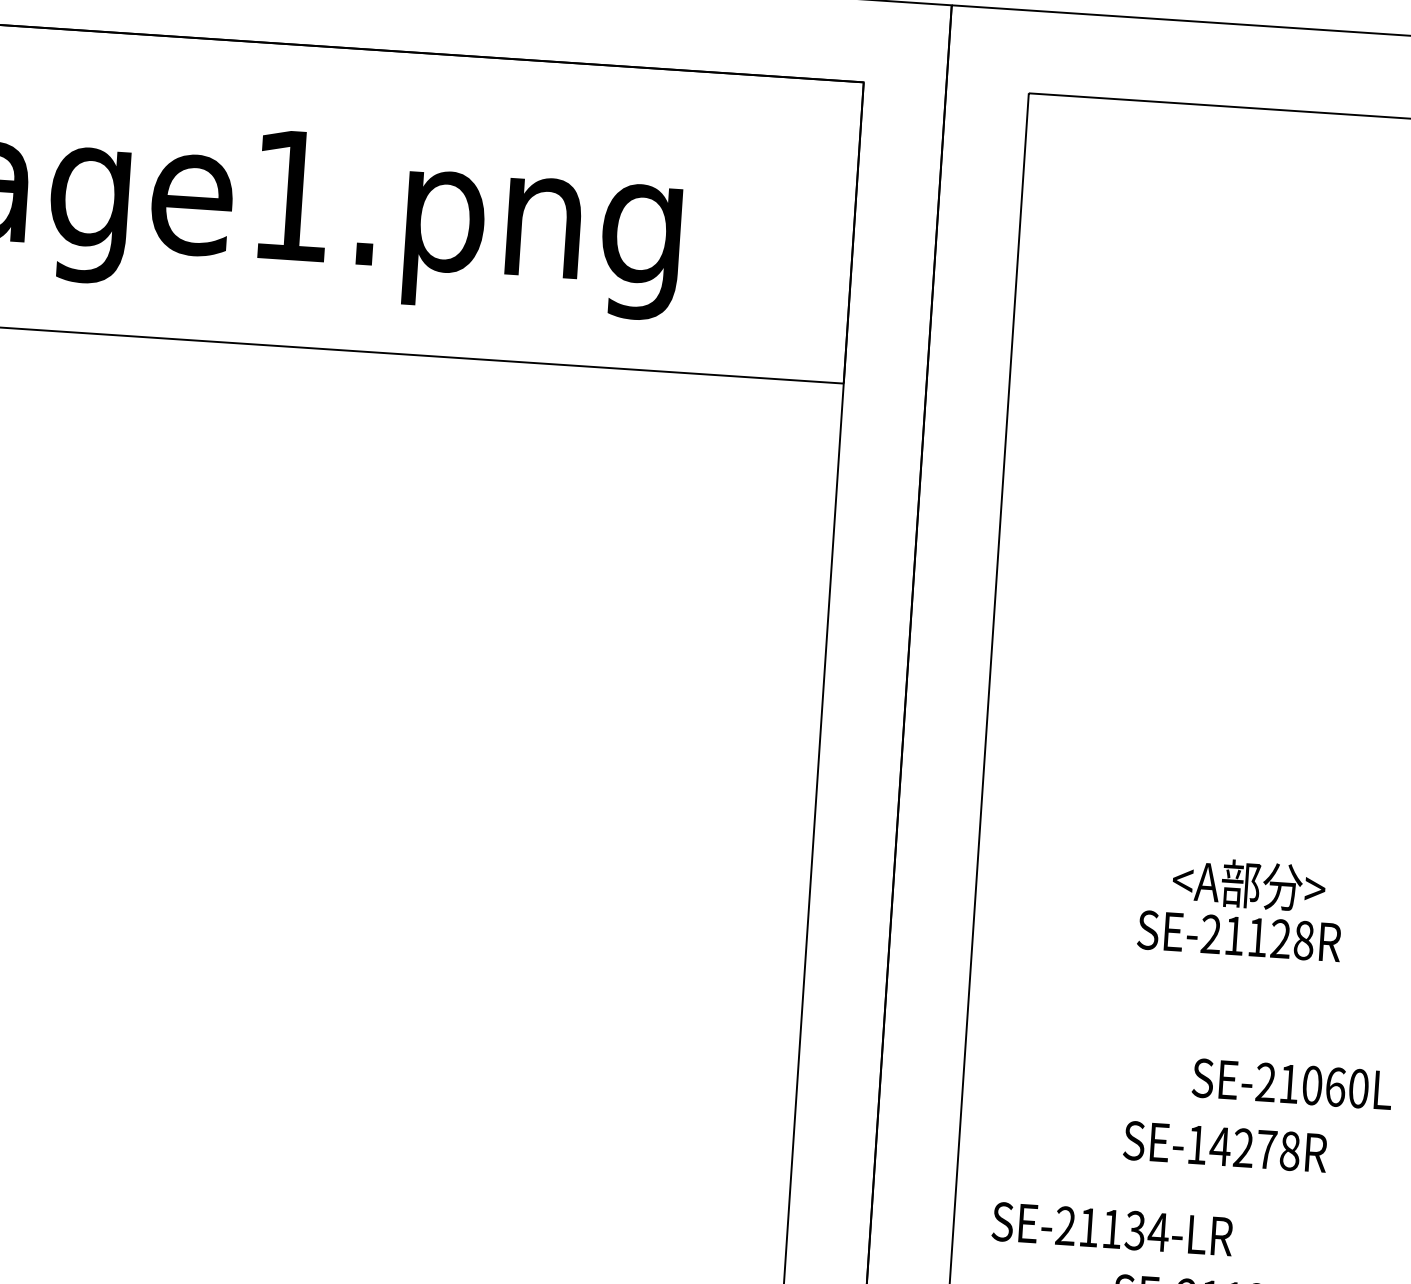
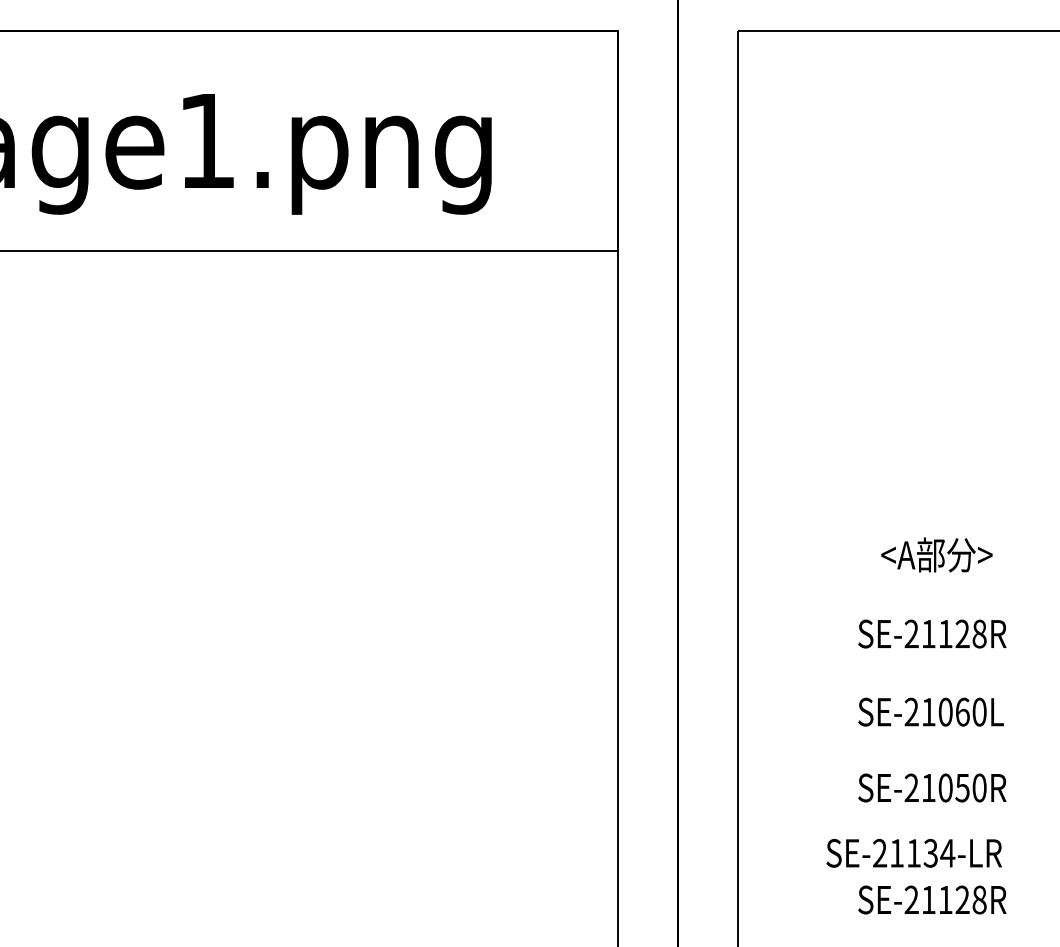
text: (1248, 883) -> (936, 554), moved
text: (1291, 1083) -> (930, 711), moved
text: (1243, 1147) -> (945, 787), SE-14278R -> SE-21050R
text: (1111, 1227) -> (913, 852), moved

